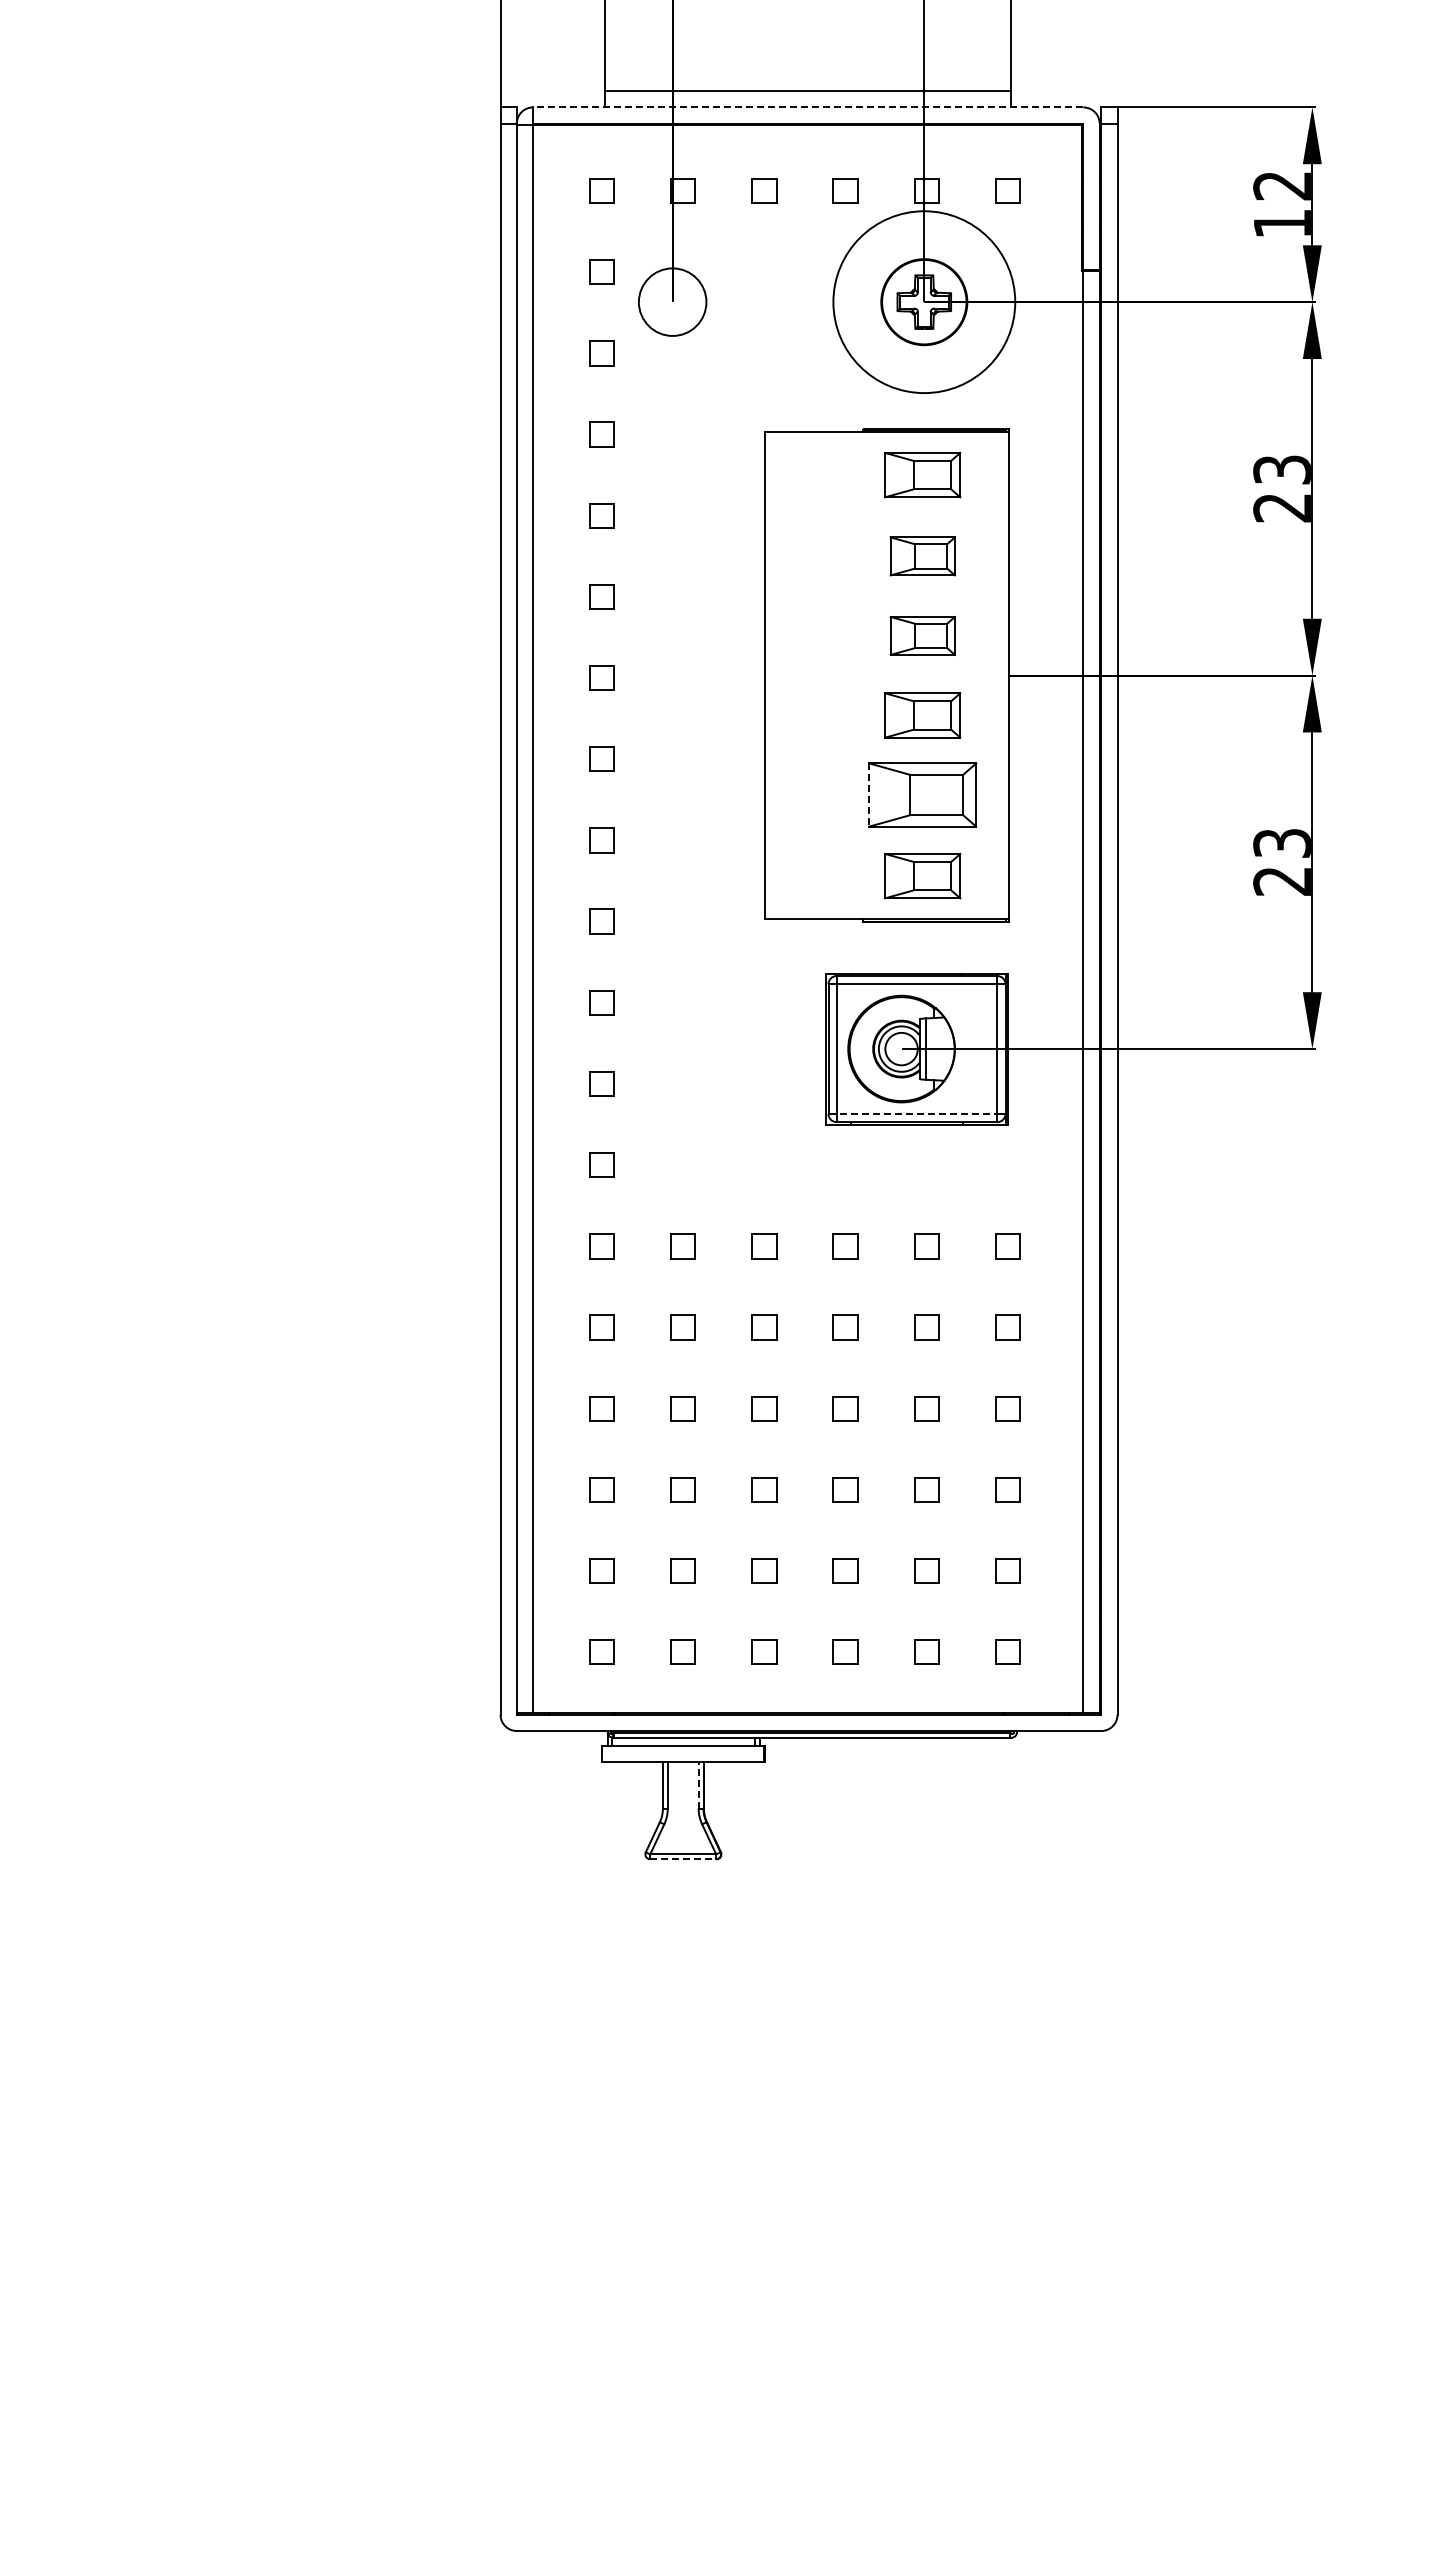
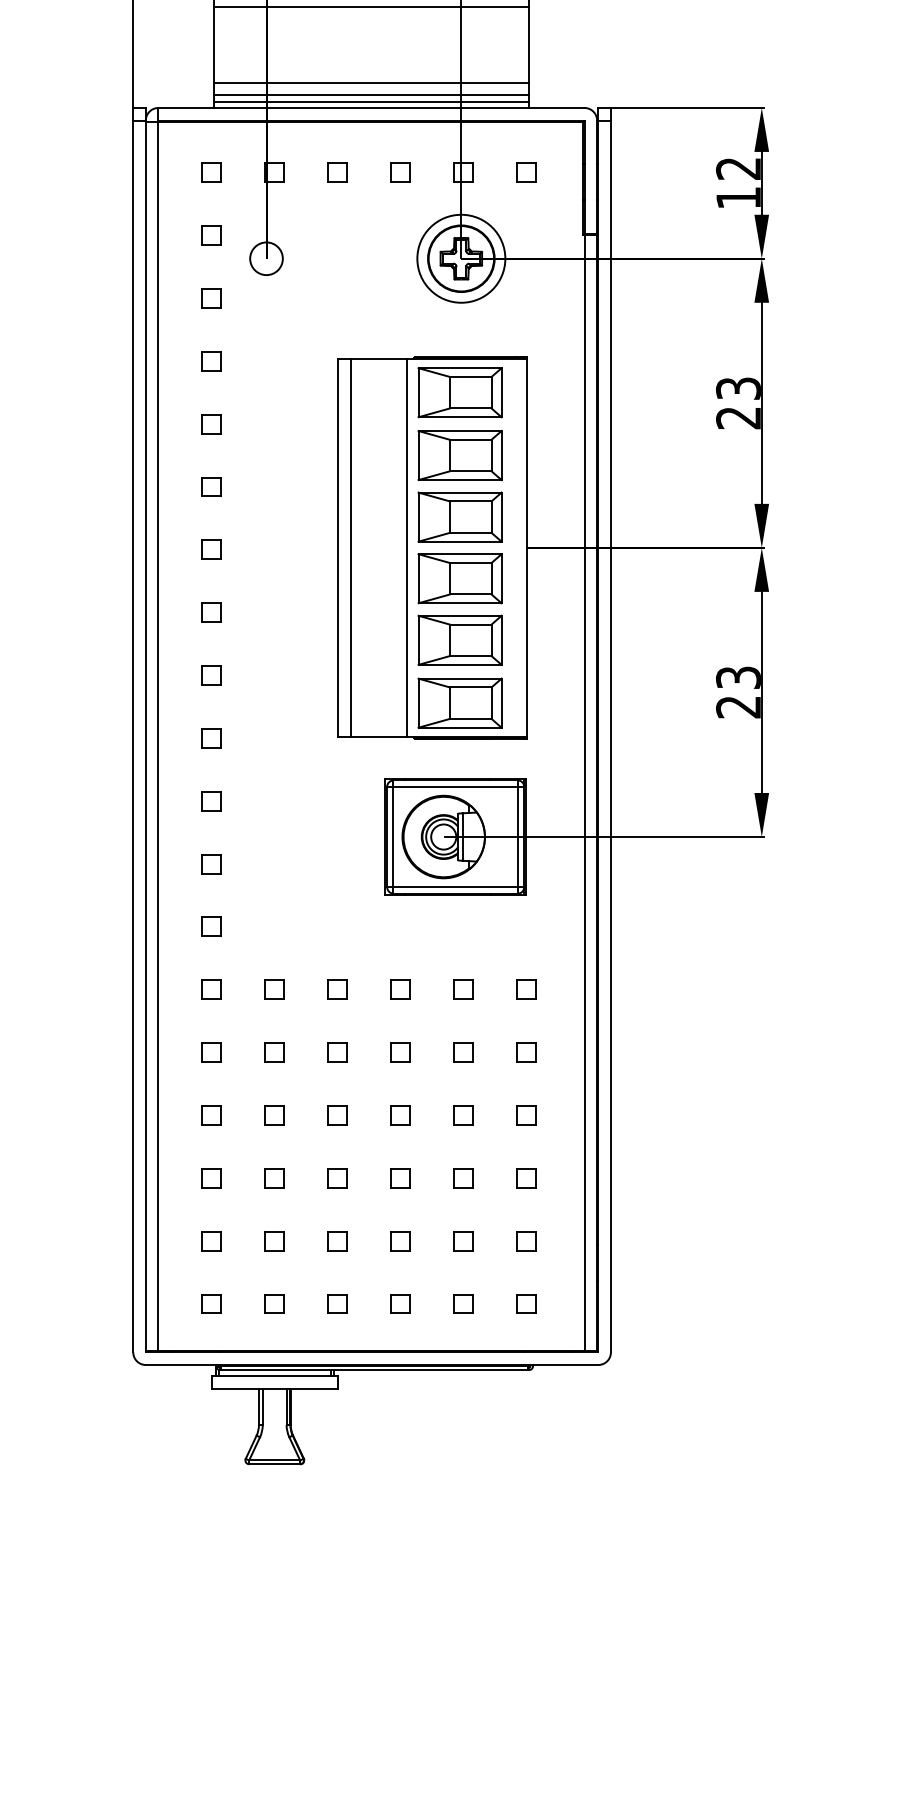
line: (808, 74) -> (371, 82), added
line: (808, 99) -> (371, 101), added
line: (807, 107) -> (370, 108), dashed -> solid
circle: (672, 302) -> (266, 259), size x0.62
circle: (924, 302) -> (461, 259), size x0.62
part: (922, 474) -> (459, 392), size x1.43
part: (922, 556) -> (459, 455), size x1.67
part: (922, 635) -> (459, 516), size x1.67
line: (781, 675) -> (350, 547), added
line: (854, 675) -> (407, 547), added
part: (922, 715) -> (459, 578), size x1.43
line: (869, 795) -> (418, 640), dashed -> solid
part: (922, 875) -> (459, 702), size x1.43
line: (913, 1114) -> (452, 887), dashed -> solid
line: (698, 1784) -> (286, 1406), dashed -> solid
line: (683, 1859) -> (274, 1464), dashed -> solid

